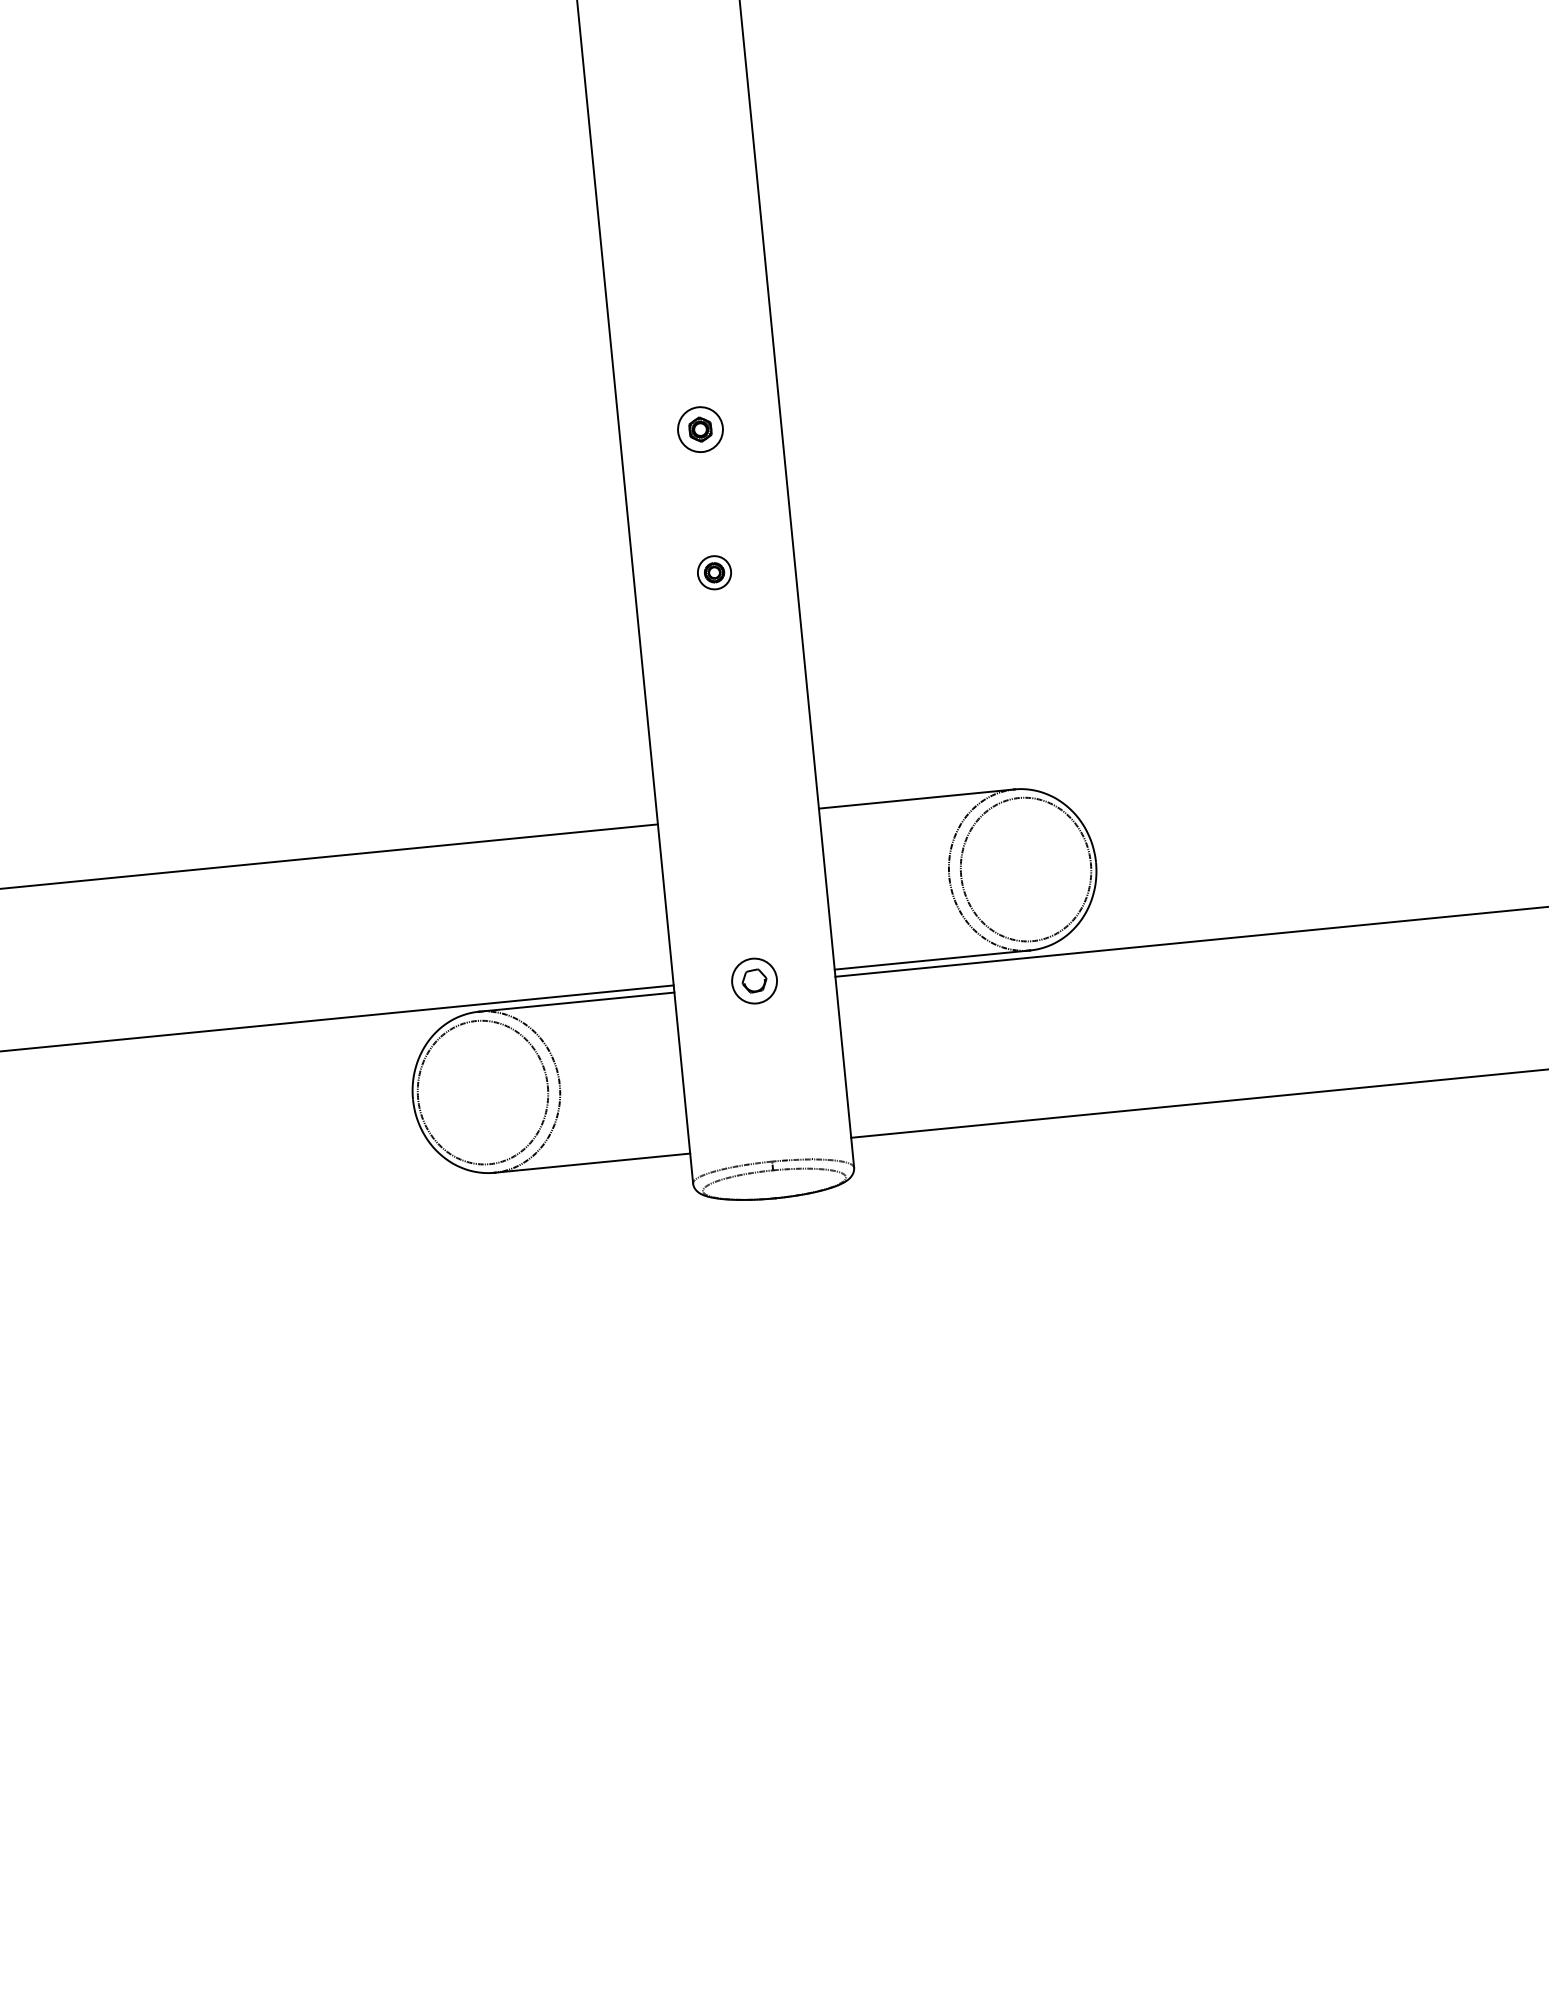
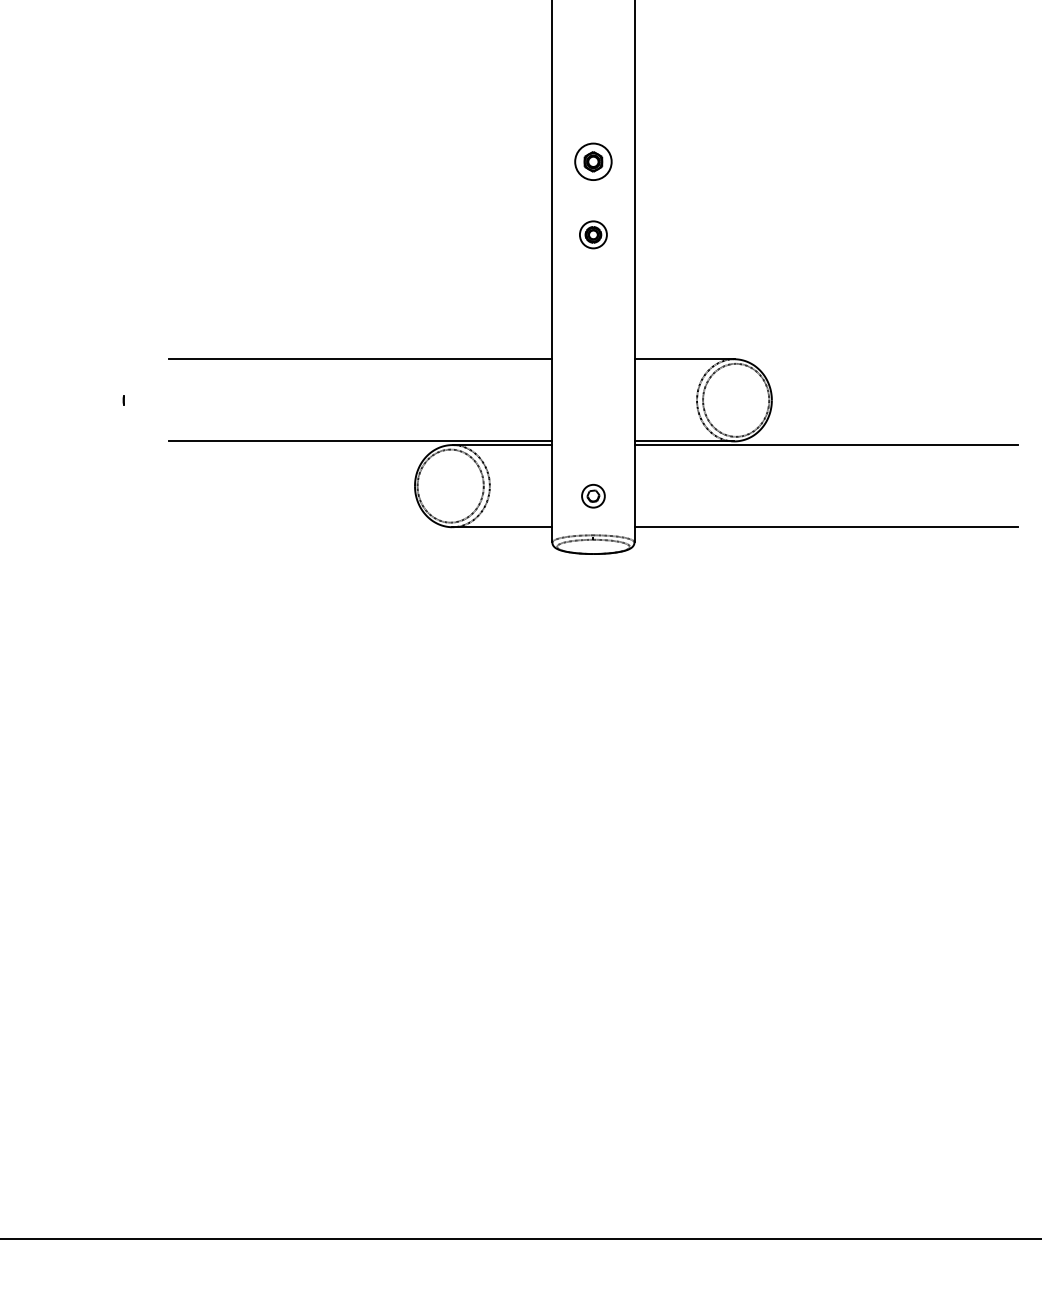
part: (700, 428) -> (593, 161), size x1.6
part: (714, 571) -> (593, 234), size x1.6
part: (754, 981) -> (593, 496), moved

